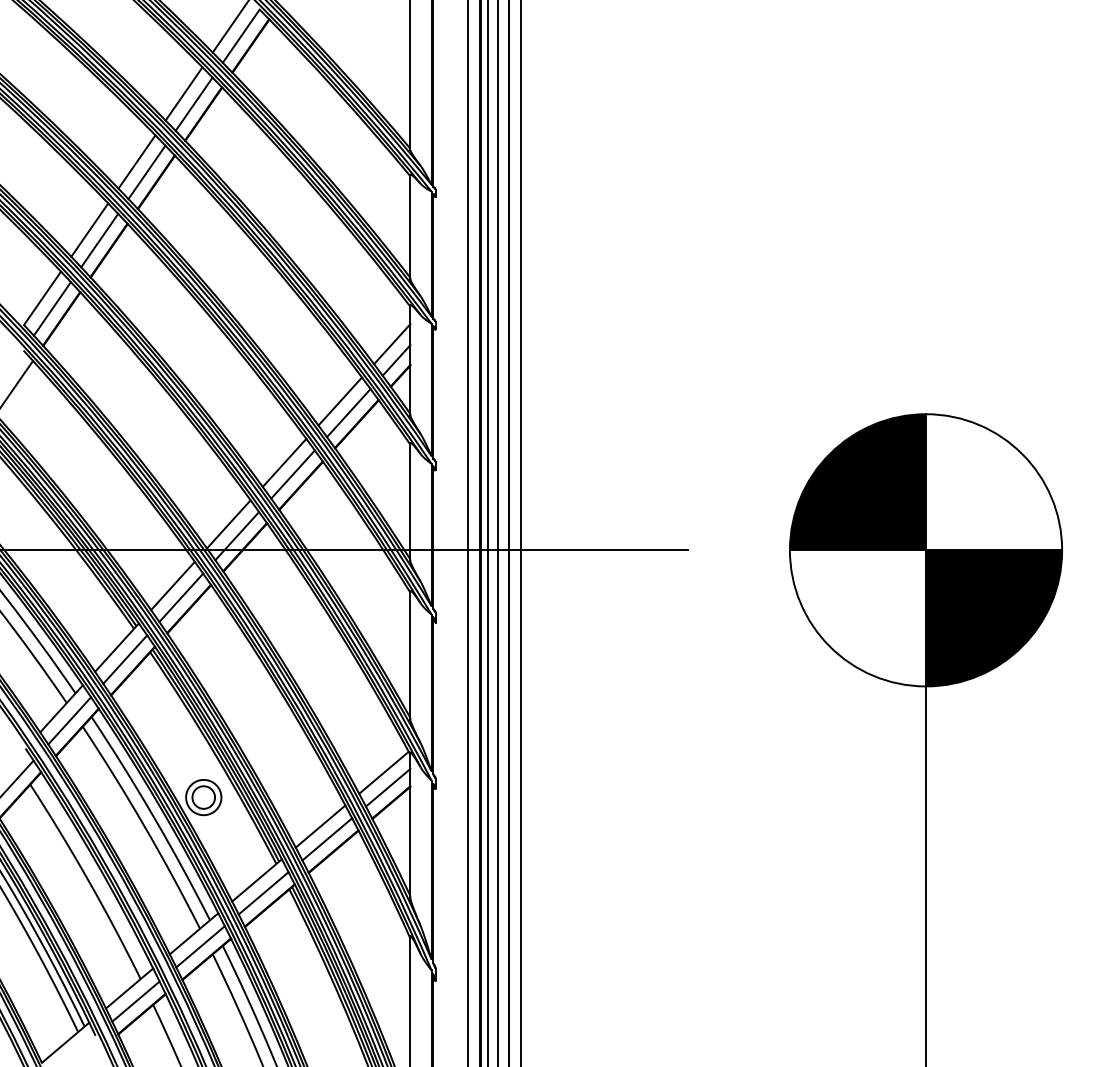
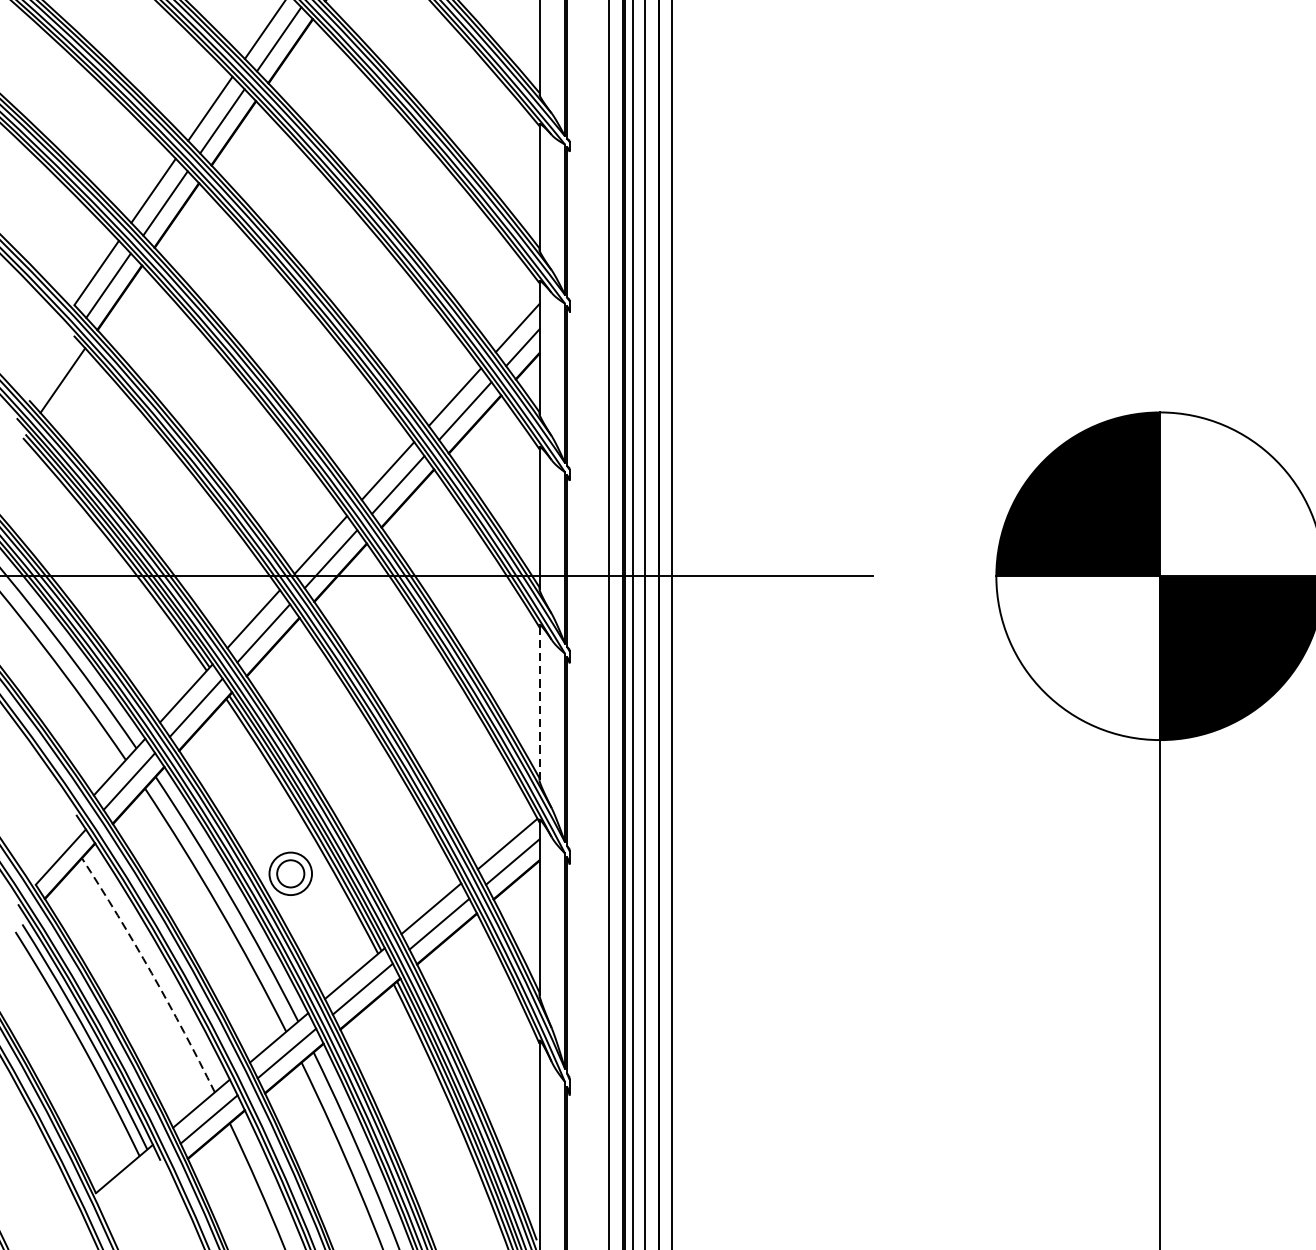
line: (410, 654) -> (539, 701), solid -> dashed
arc: (88, 880) -> (152, 973), solid -> dashed

